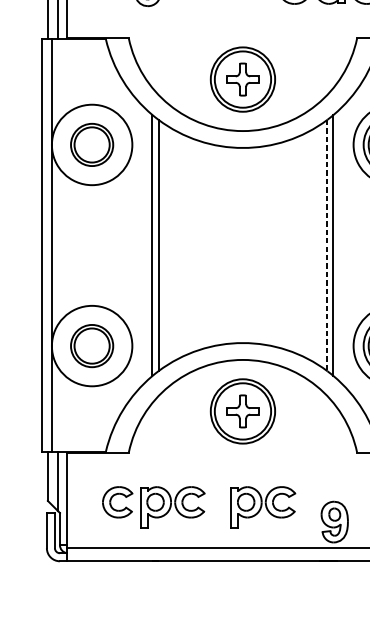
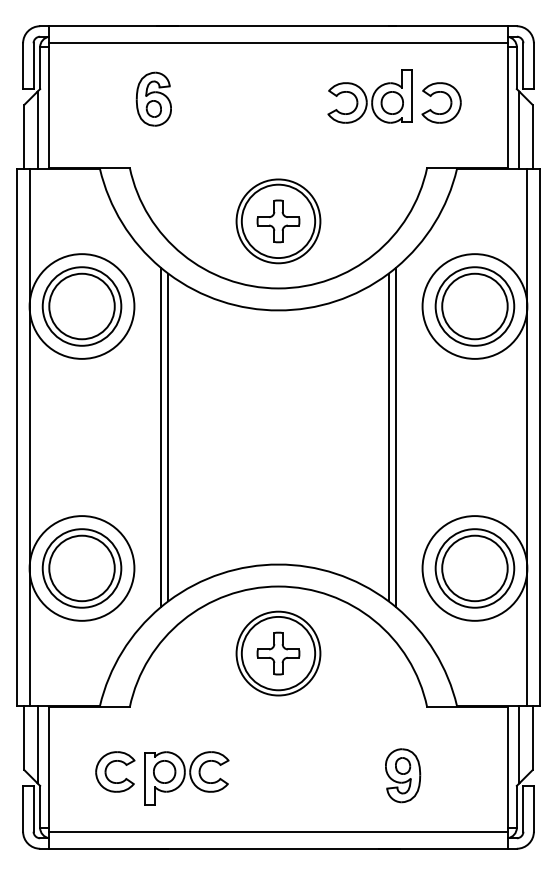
part: (91, 144) -> (81, 306), size x1.43
line: (327, 245) -> (388, 437), dashed -> solid
part: (91, 346) -> (81, 568), size x1.43
part: (262, 507) -> (304, 778), removed
part: (335, 521) -> (403, 775), moved

